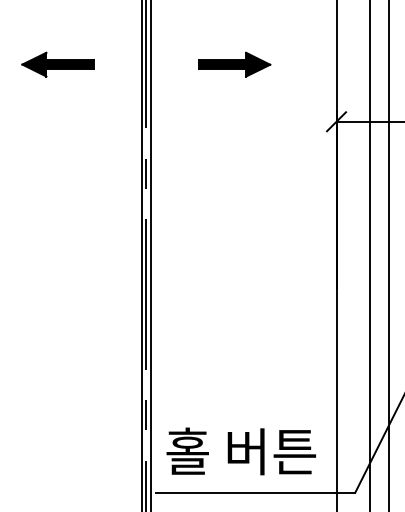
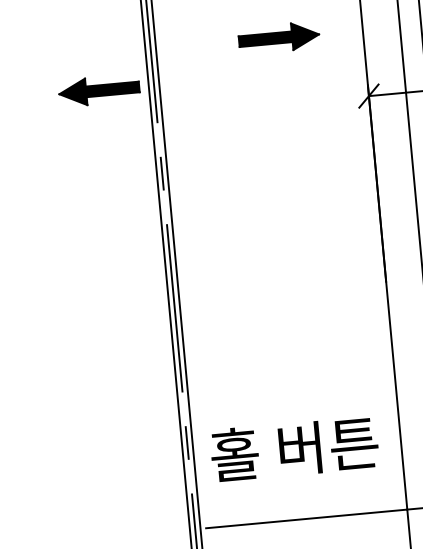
part: (57, 64) -> (98, 90), moved
part: (234, 64) -> (279, 37), moved
text: (240, 451) -> (293, 449), moved

